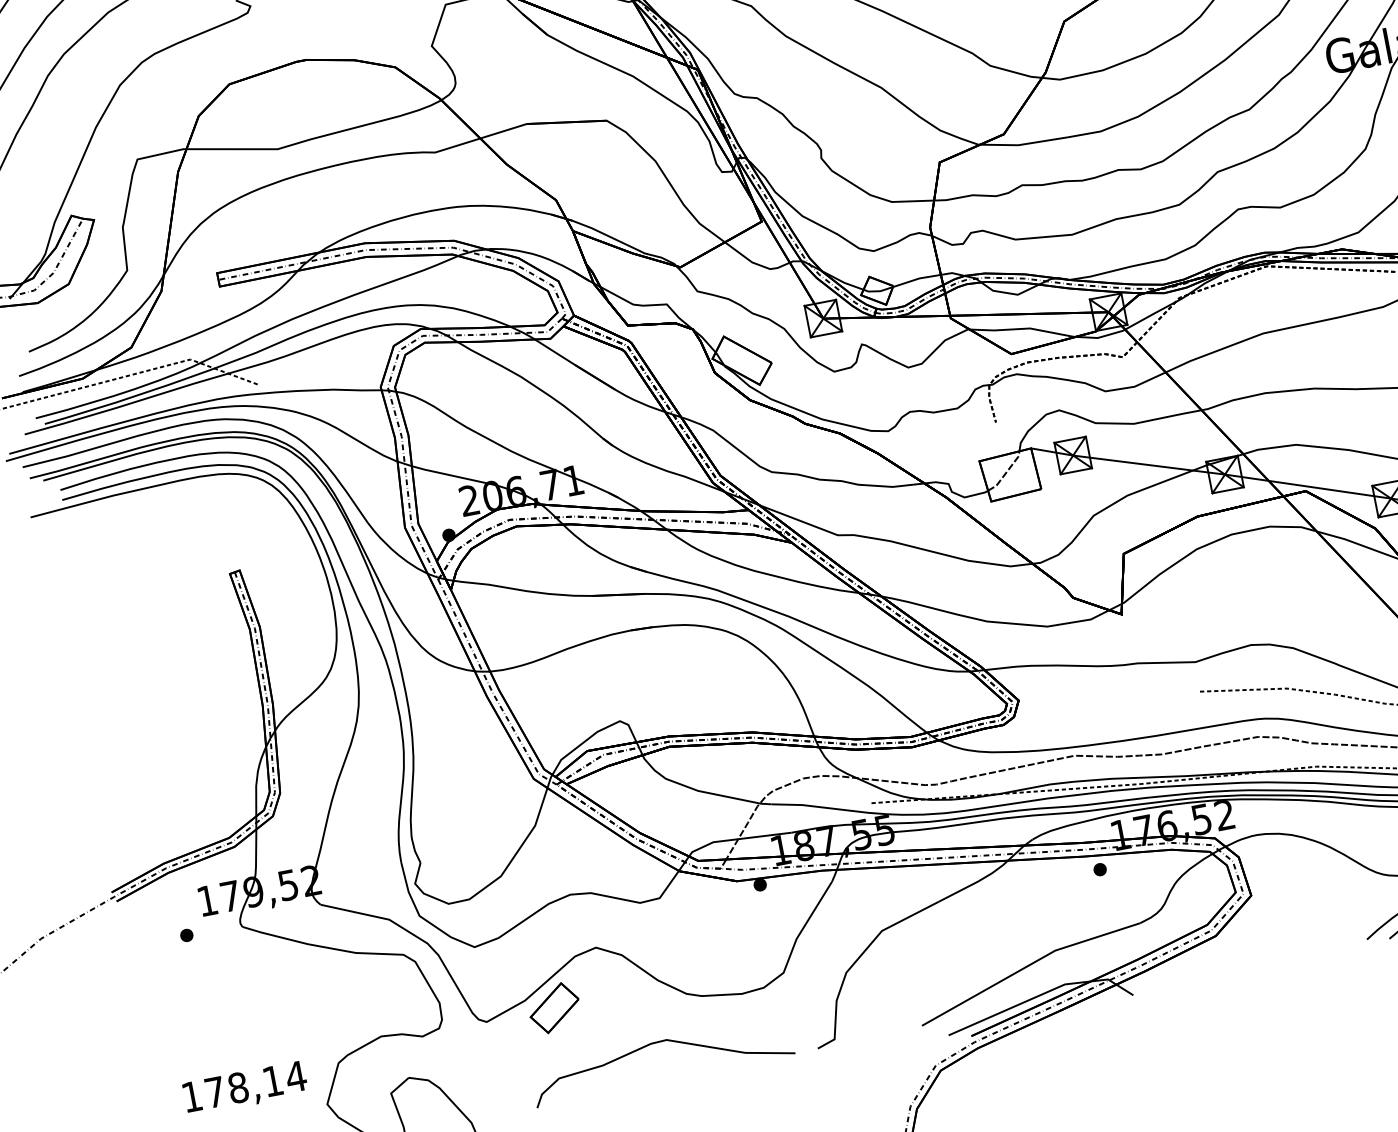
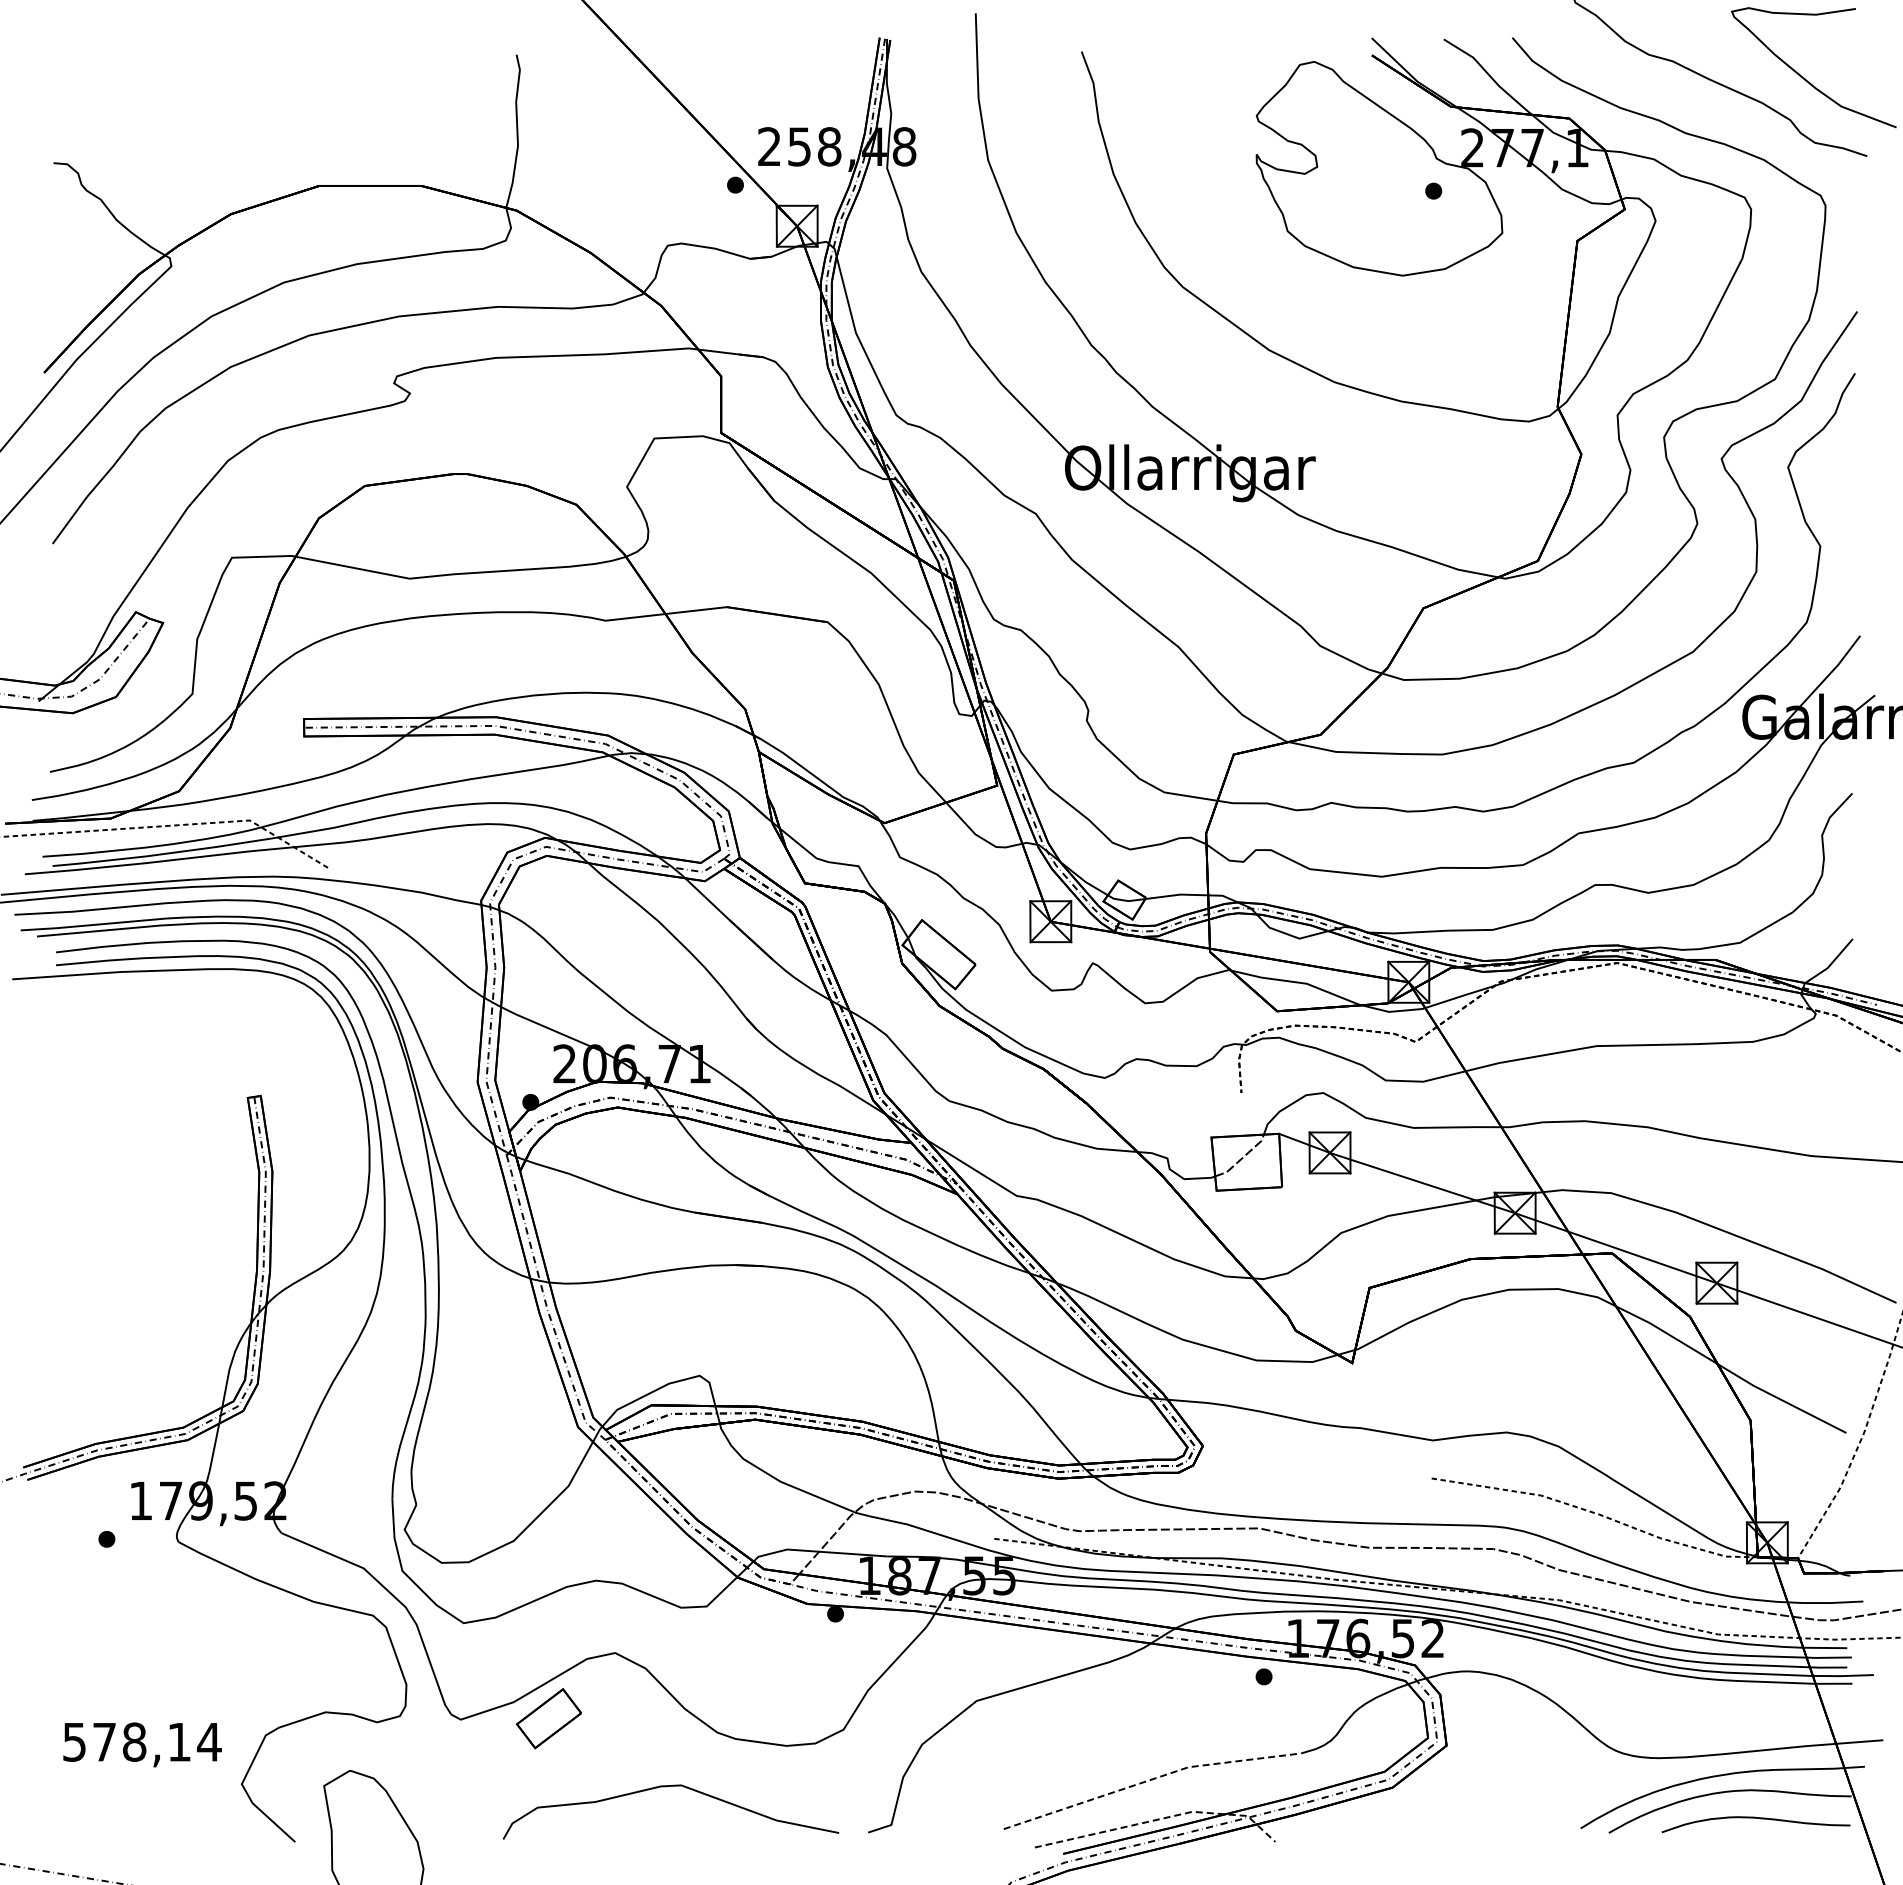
line: (1027, 965) -> (1150, 1779), solid -> dashed
line: (1041, 995) -> (1160, 1819), solid -> dashed
text: (192, 1097) -> (74, 1742), 178,14 -> 578,14

